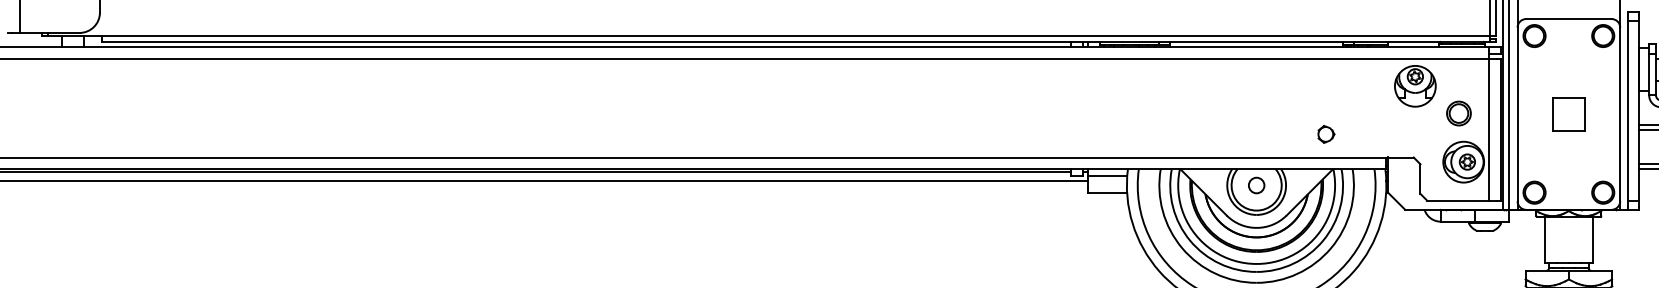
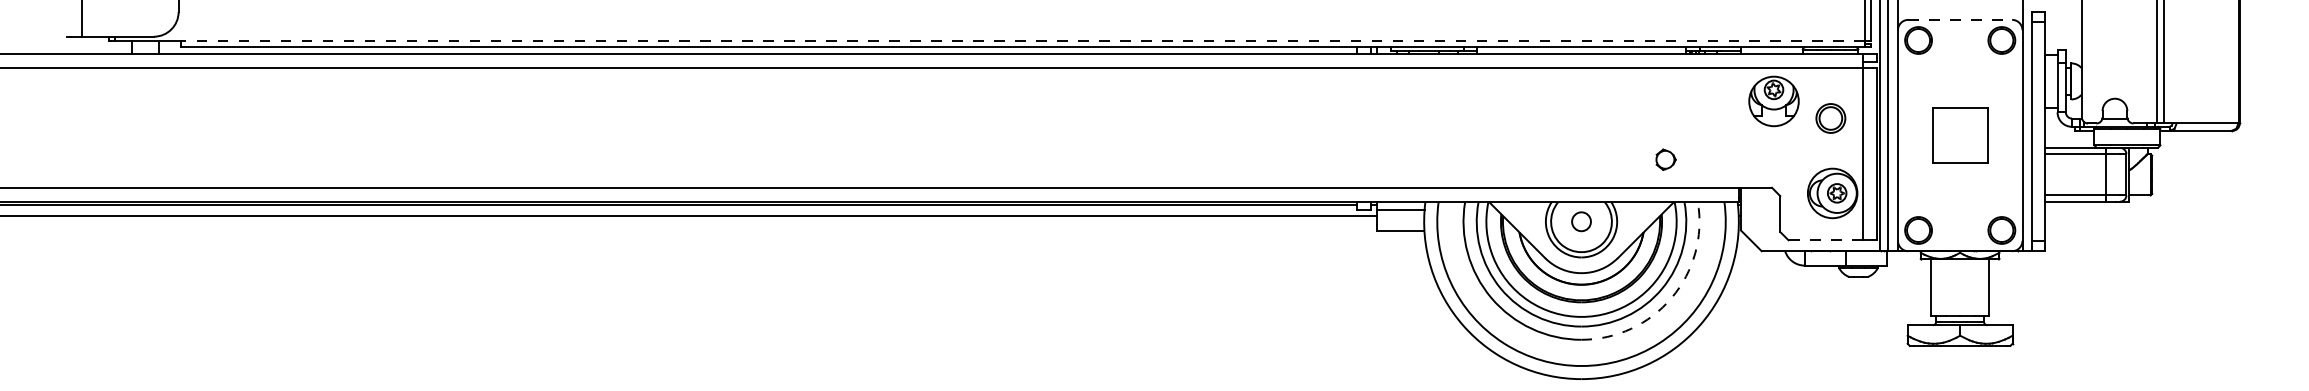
line: (1569, 18) -> (1960, 19), solid -> dashed
line: (795, 36) -> (1022, 40), solid -> dashed
part: (1458, 113) -> (1830, 118), moved
part: (1569, 114) -> (1960, 135), size x1.4
line: (1457, 200) -> (1825, 240), solid -> dashed
arc: (1330, 247) -> (1671, 297), solid -> dashed

